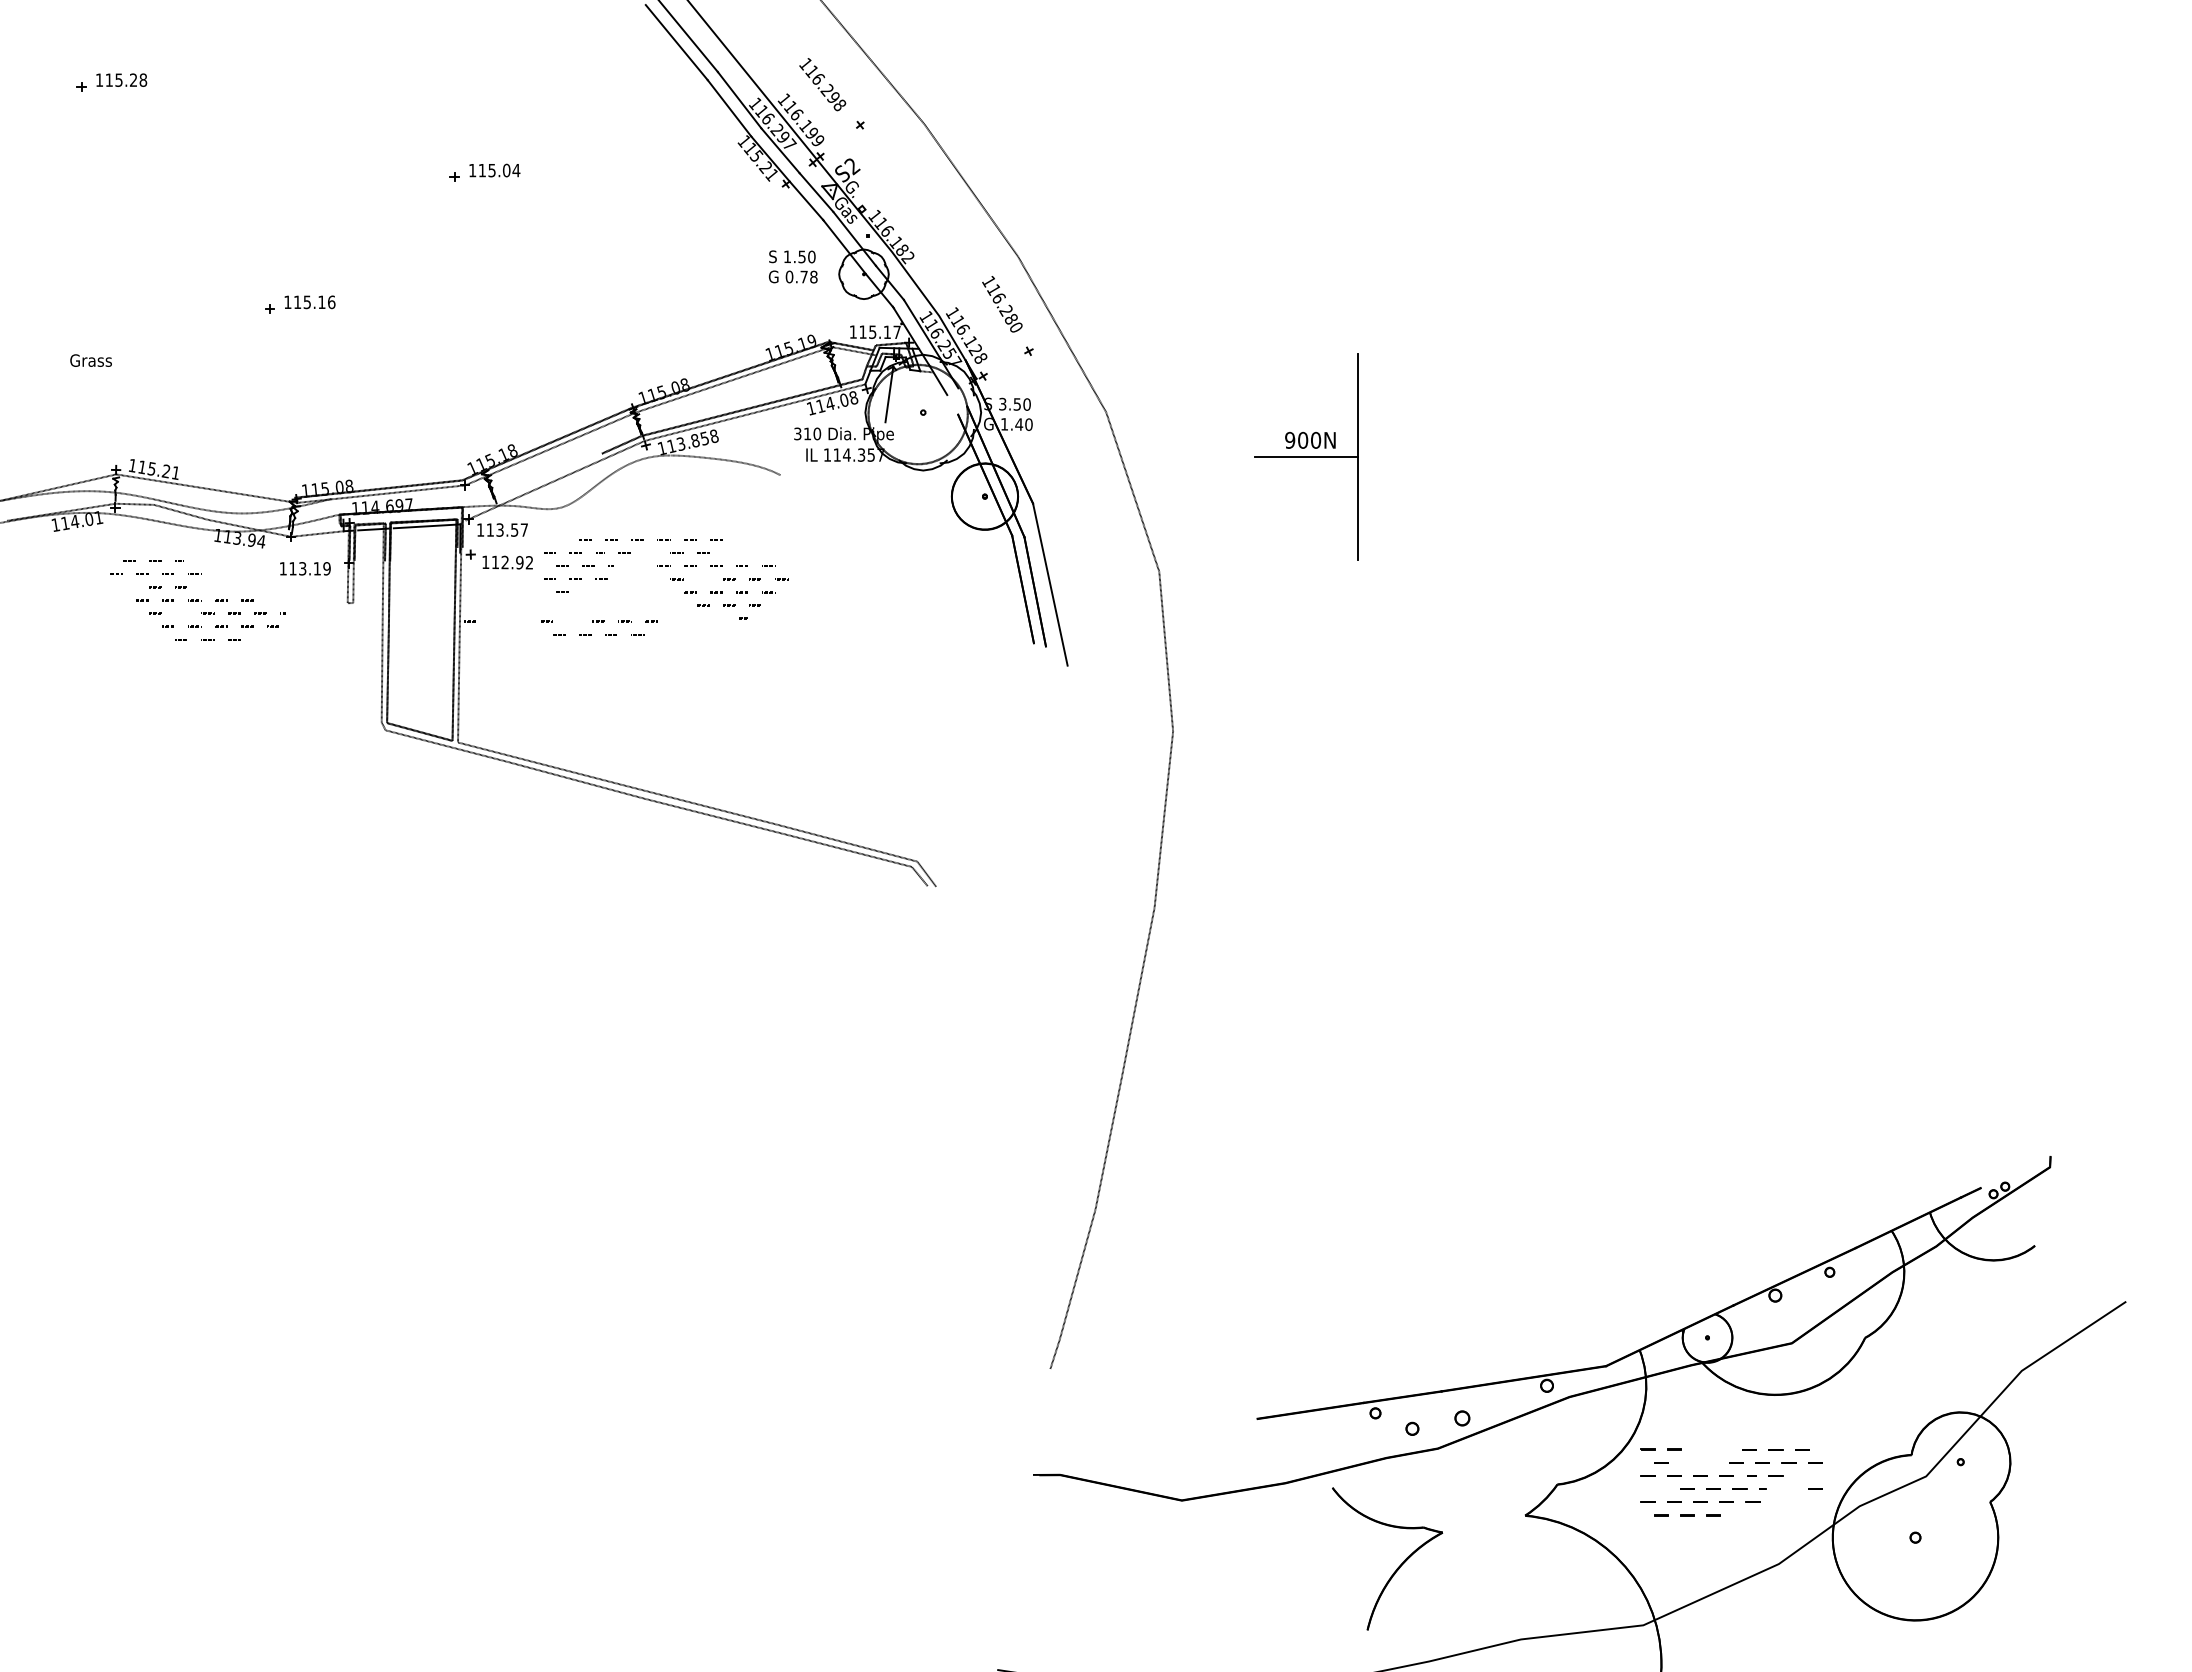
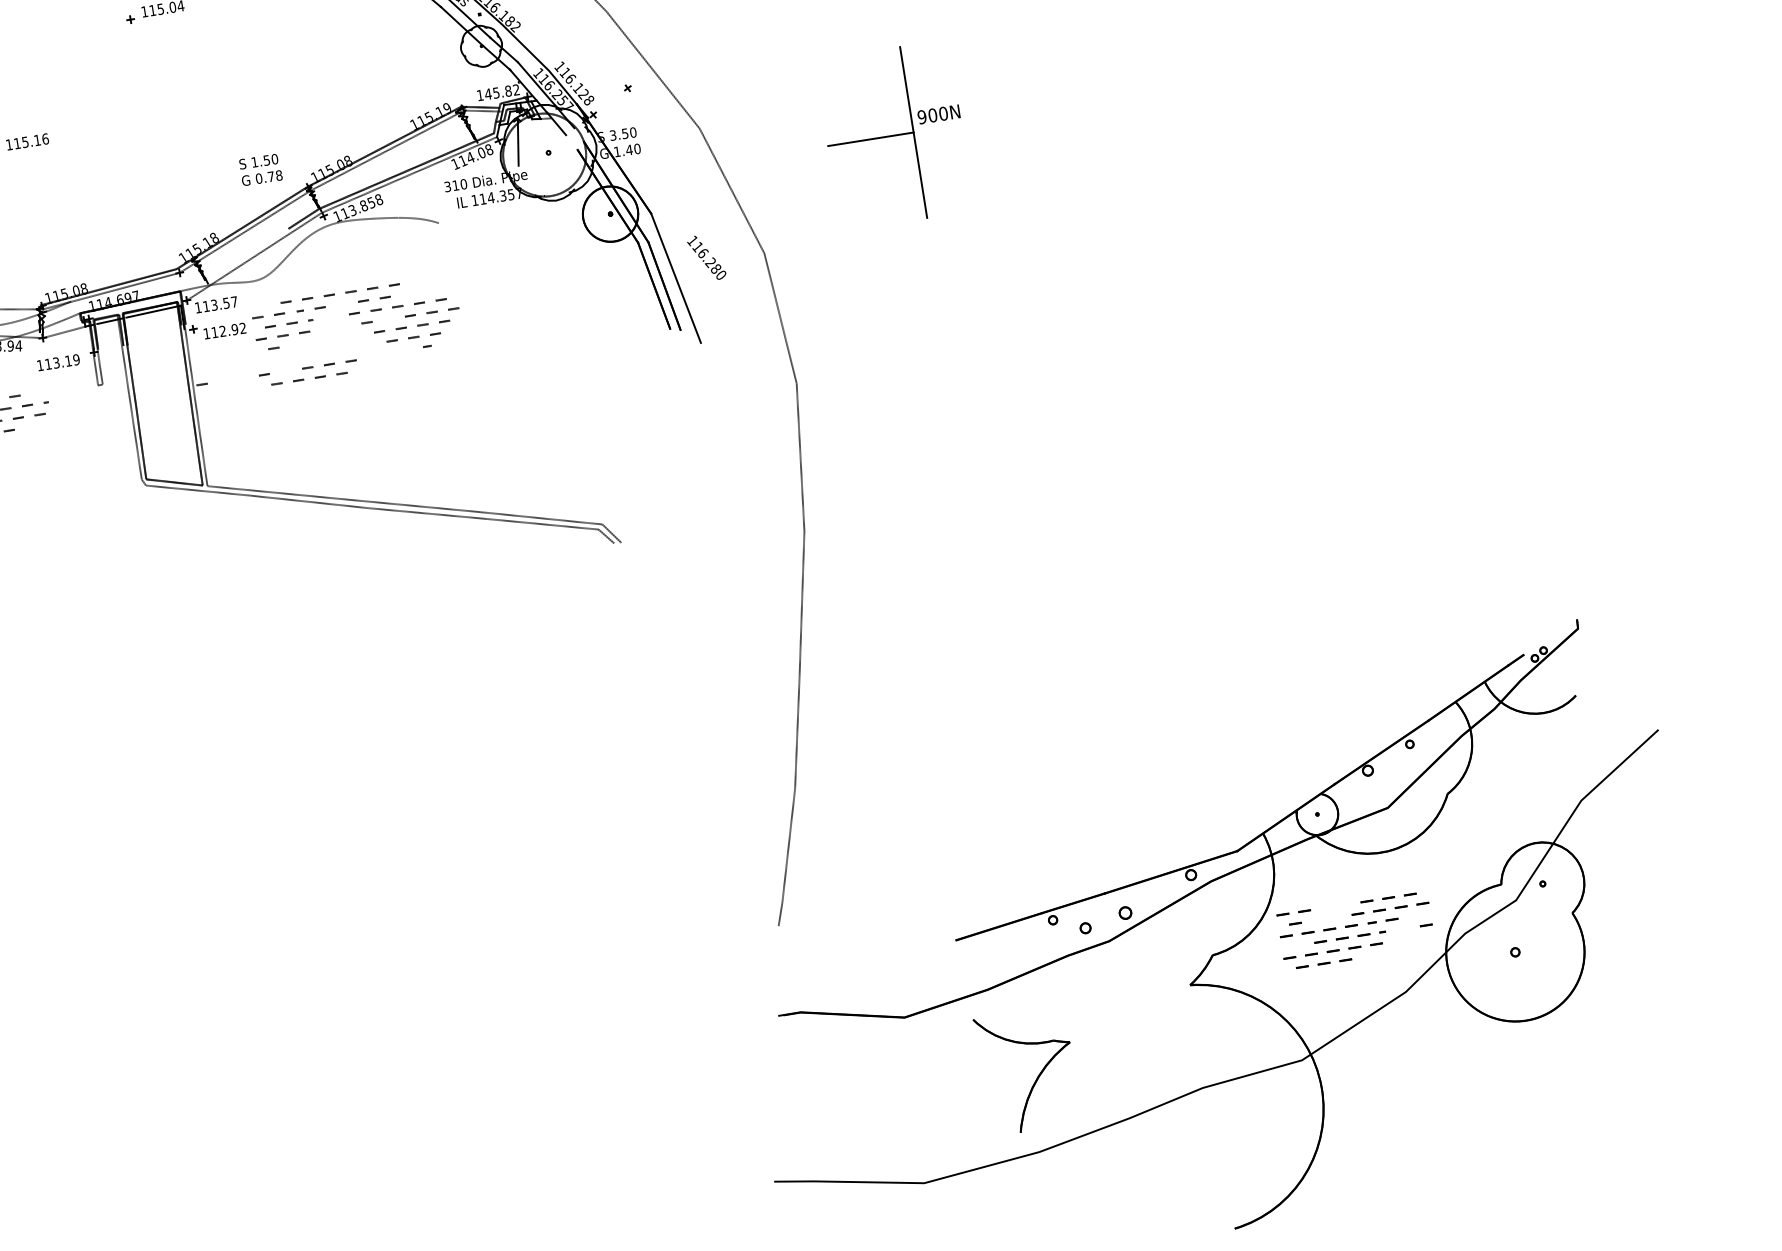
text: (793, 266) -> (261, 169), moved
text: (1002, 304) -> (706, 258), moved
text: (879, 332) -> (501, 92), 115.17 -> 145.82
text: (1310, 440) -> (939, 114), moved
part: (1397, 1567) -> (1037, 1076), moved

